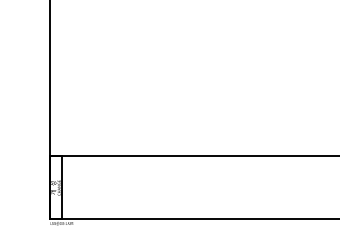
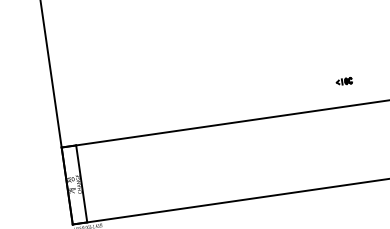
part: (283, 136) -> (344, 81), added

